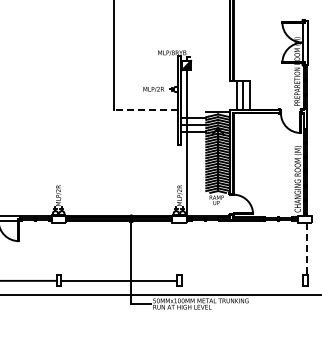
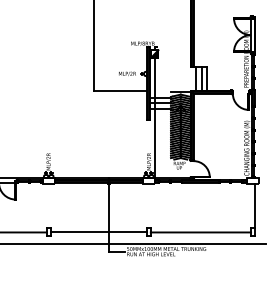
line: (145, 109) -> (120, 90), dashed -> solid
line: (307, 249) -> (254, 206), dashed -> solid
line: (241, 280) -> (200, 232), added

